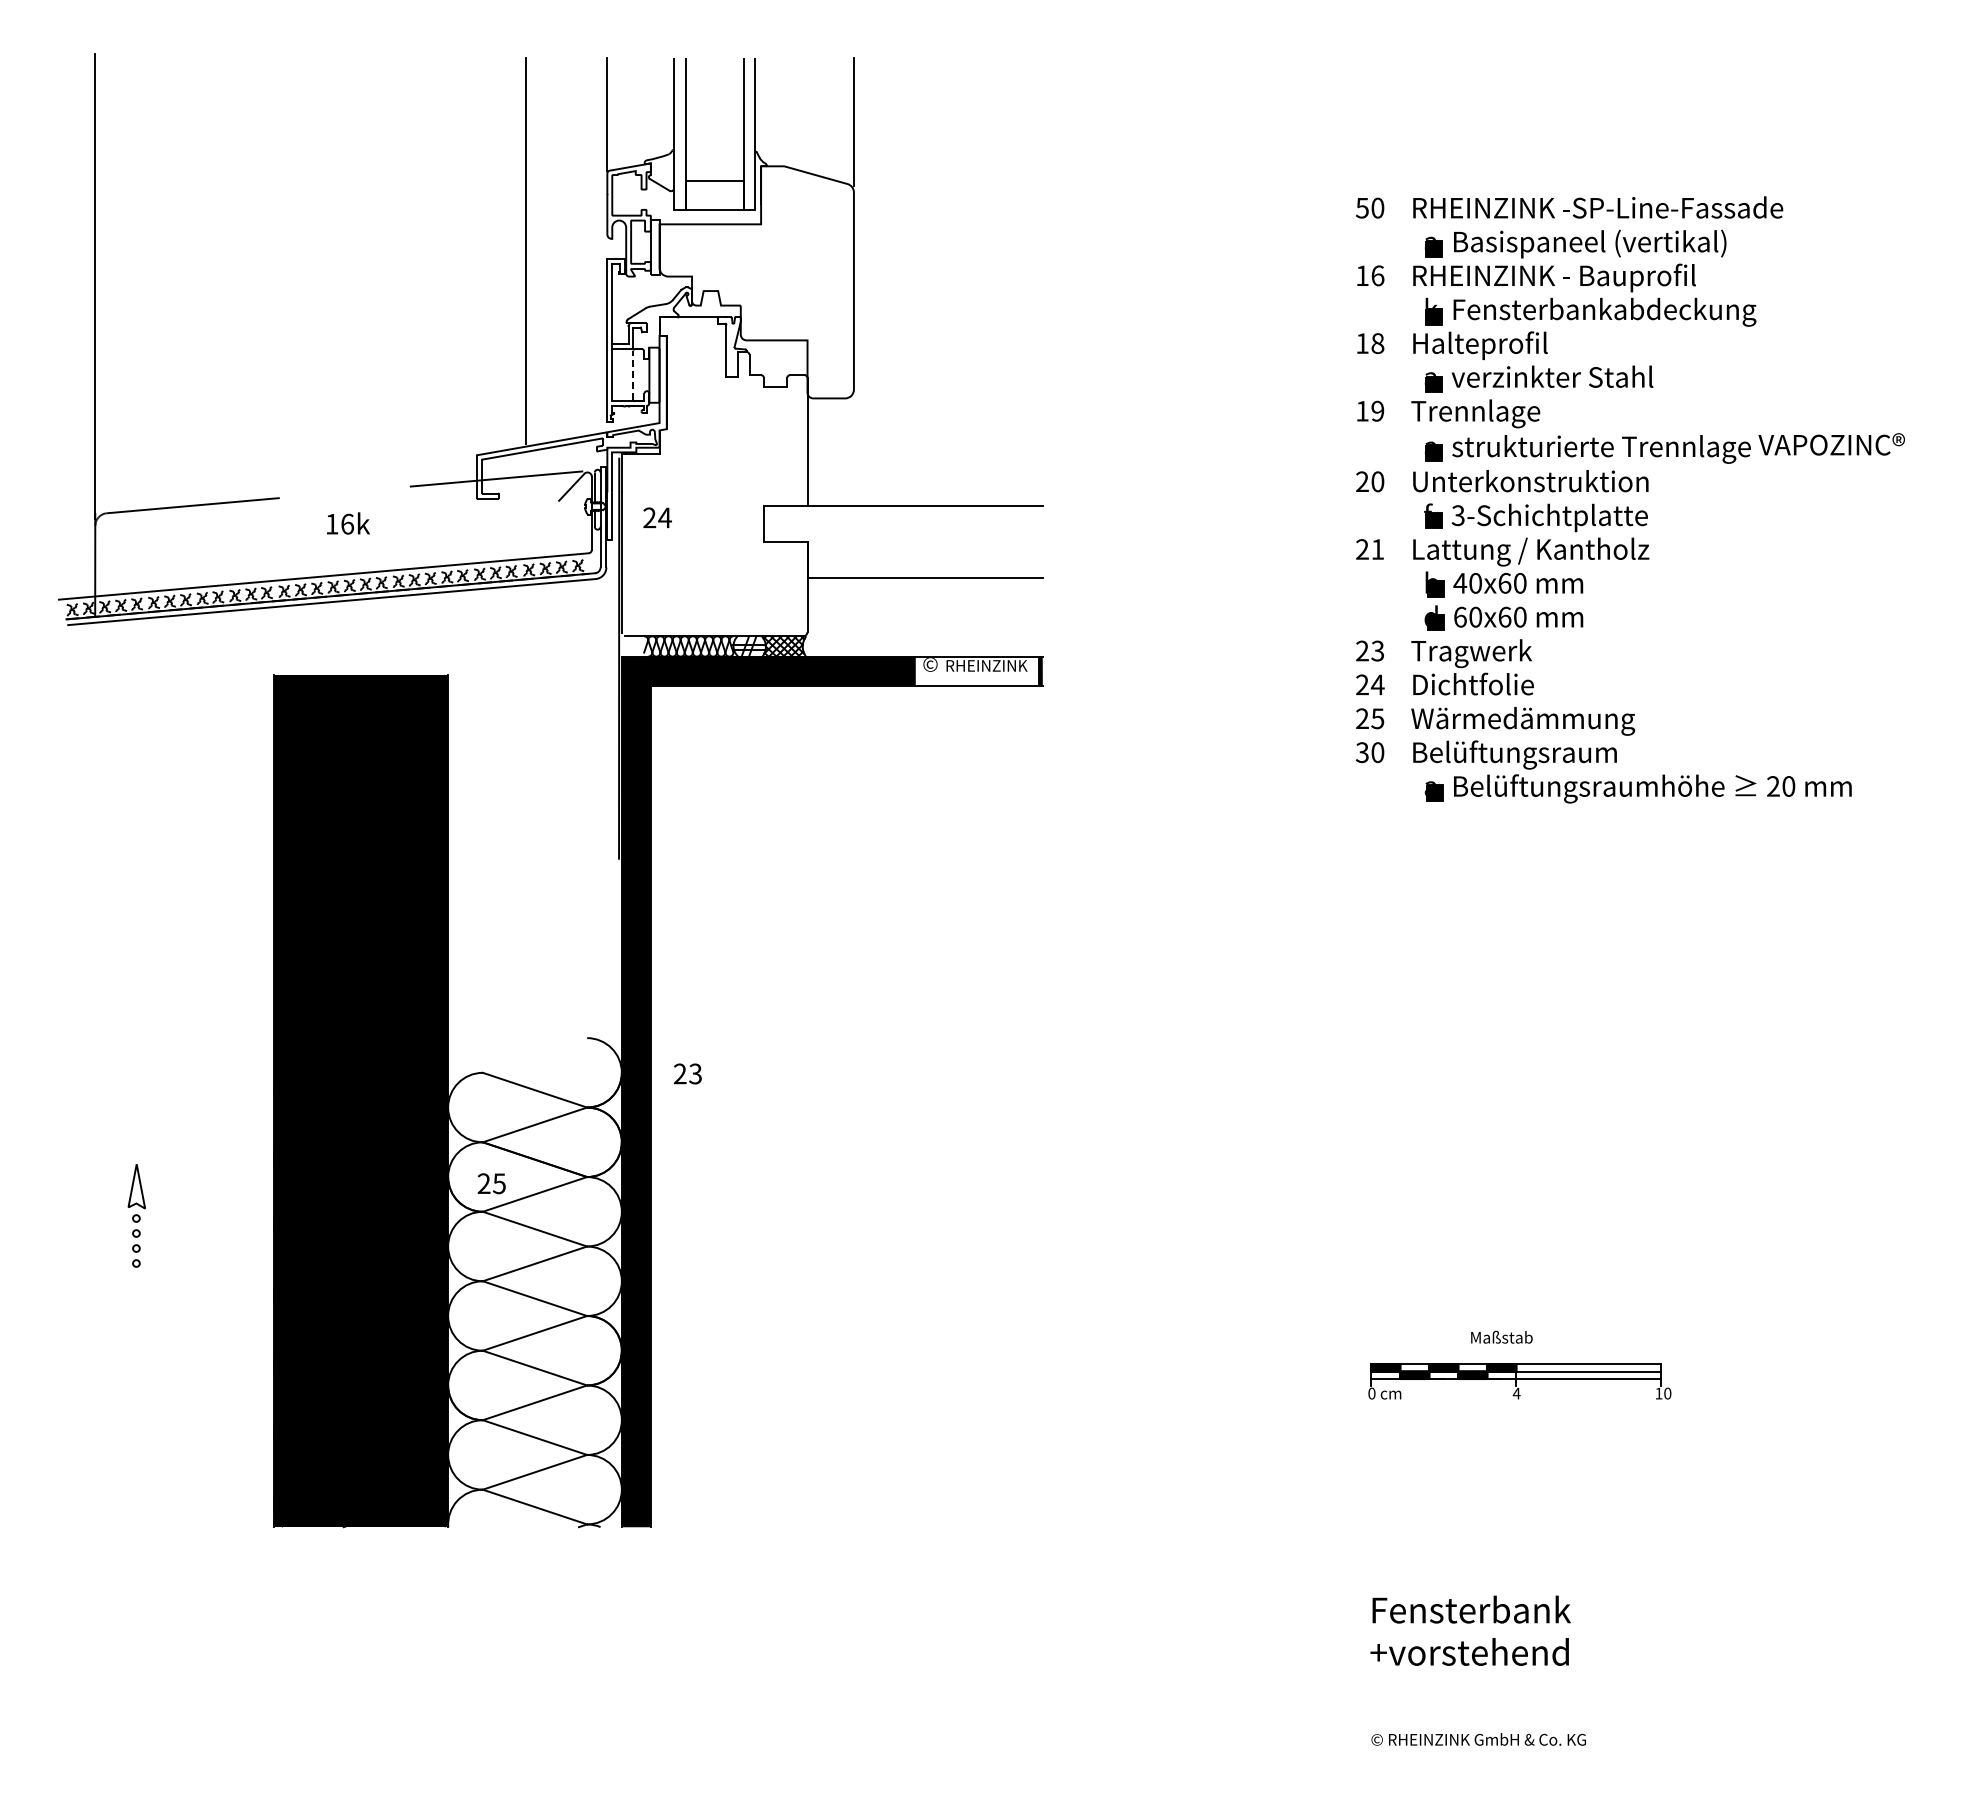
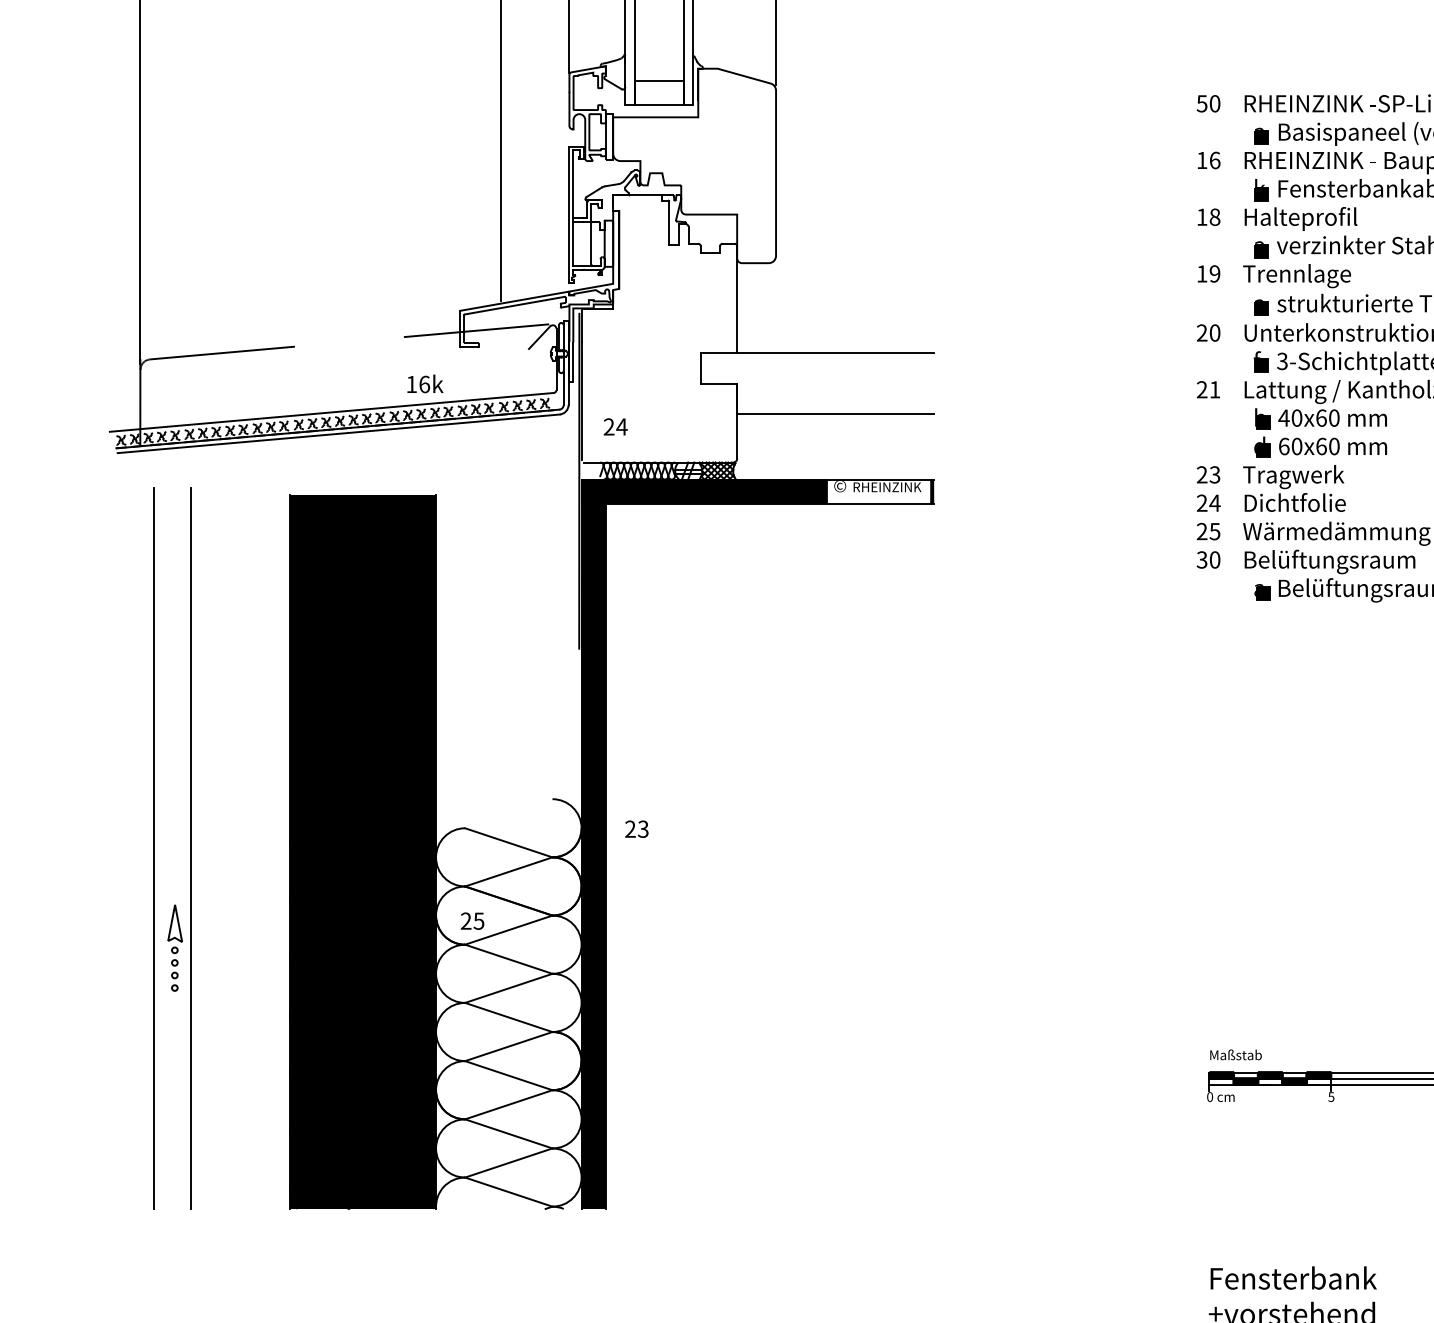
line: (633, 375) -> (591, 243), dashed -> solid
text: (657, 517) -> (615, 426), moved
text: (348, 523) -> (425, 383), moved
line: (111, 1096) -> (153, 848), added
line: (155, 1096) -> (190, 848), added
text: (1501, 1336) -> (1235, 1054), moved
text: (1516, 1393) -> (1331, 1096), 4 -> 5

